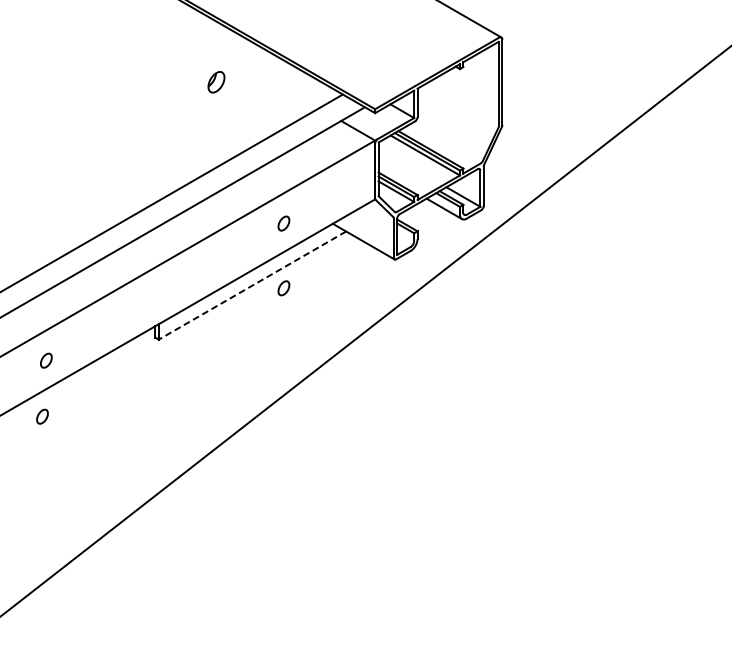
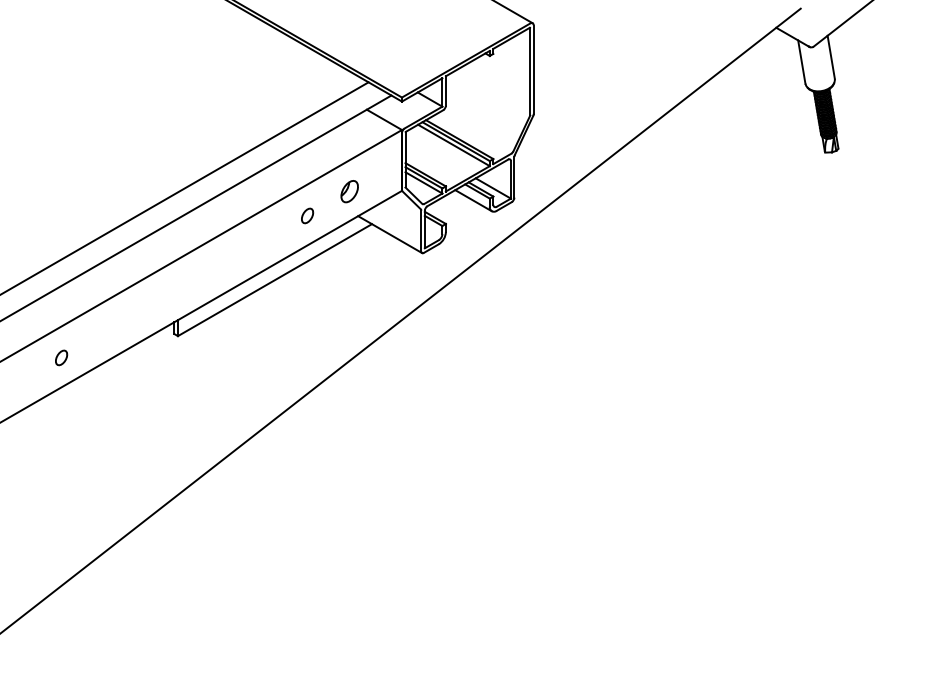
part: (216, 82) -> (349, 191), moved
line: (252, 285) -> (274, 280), dashed -> solid
part: (283, 287) -> (307, 282), removed
part: (42, 416) -> (57, 415), removed

